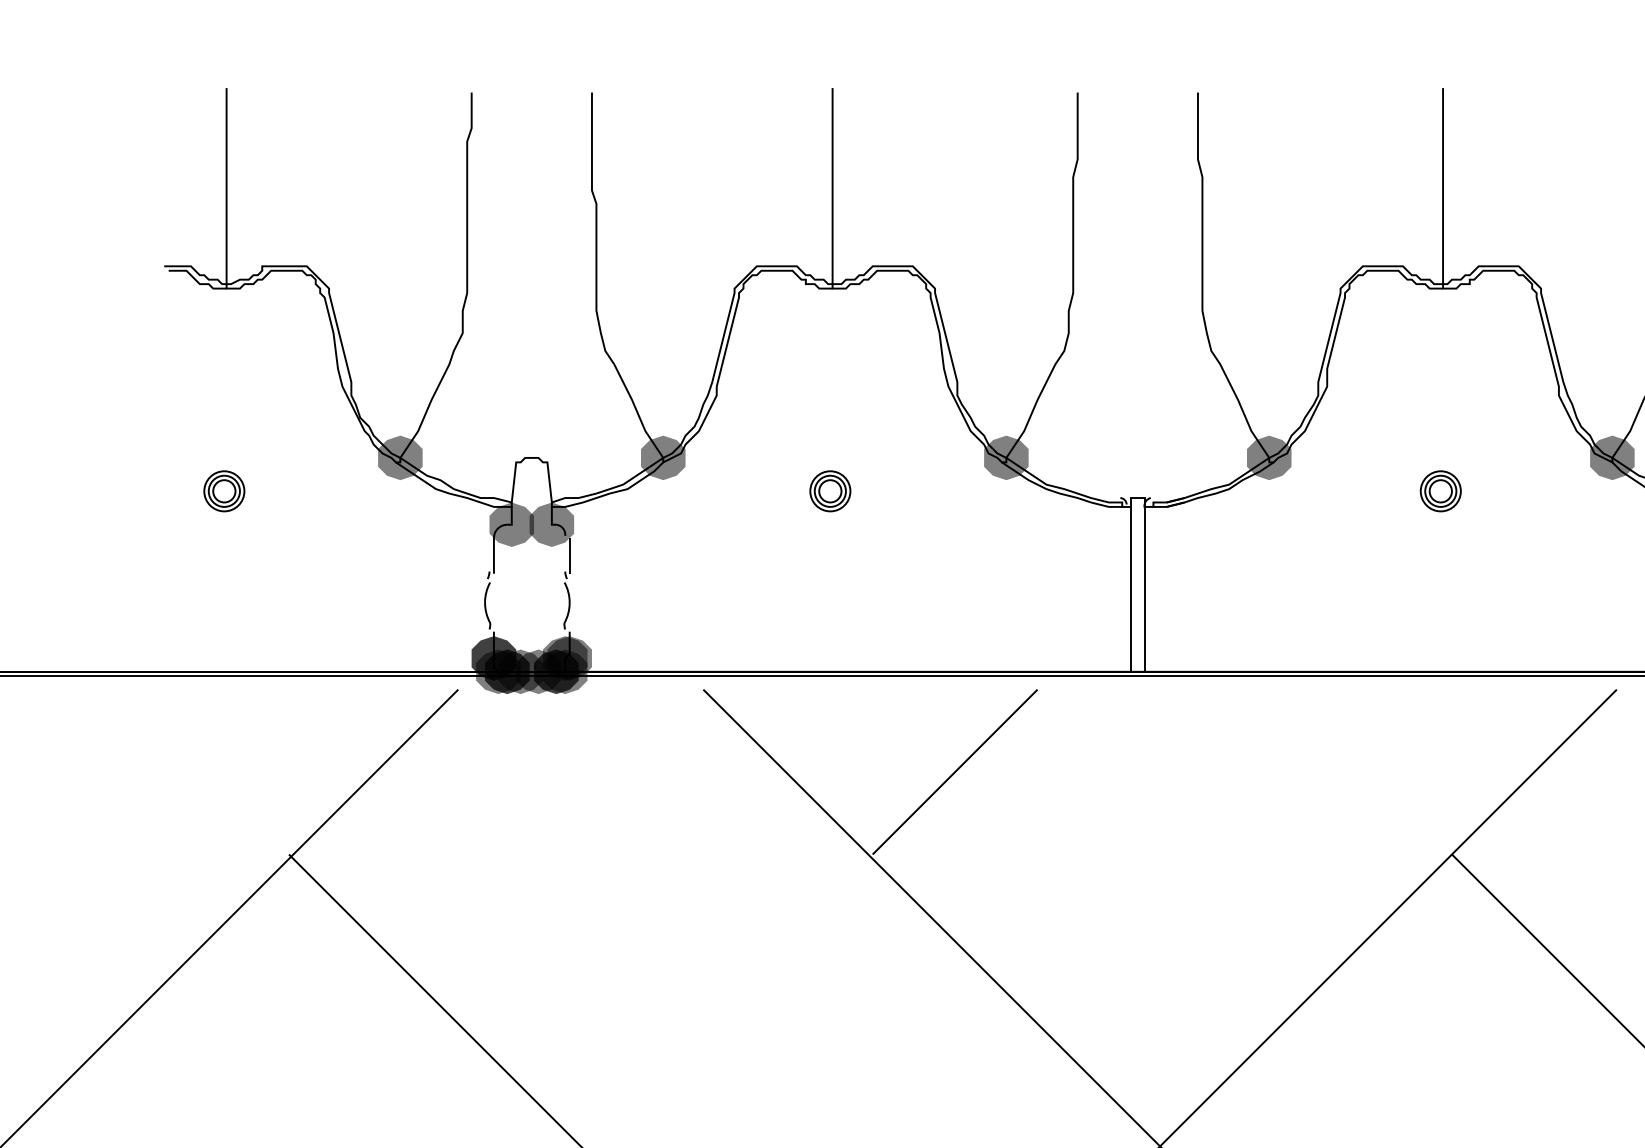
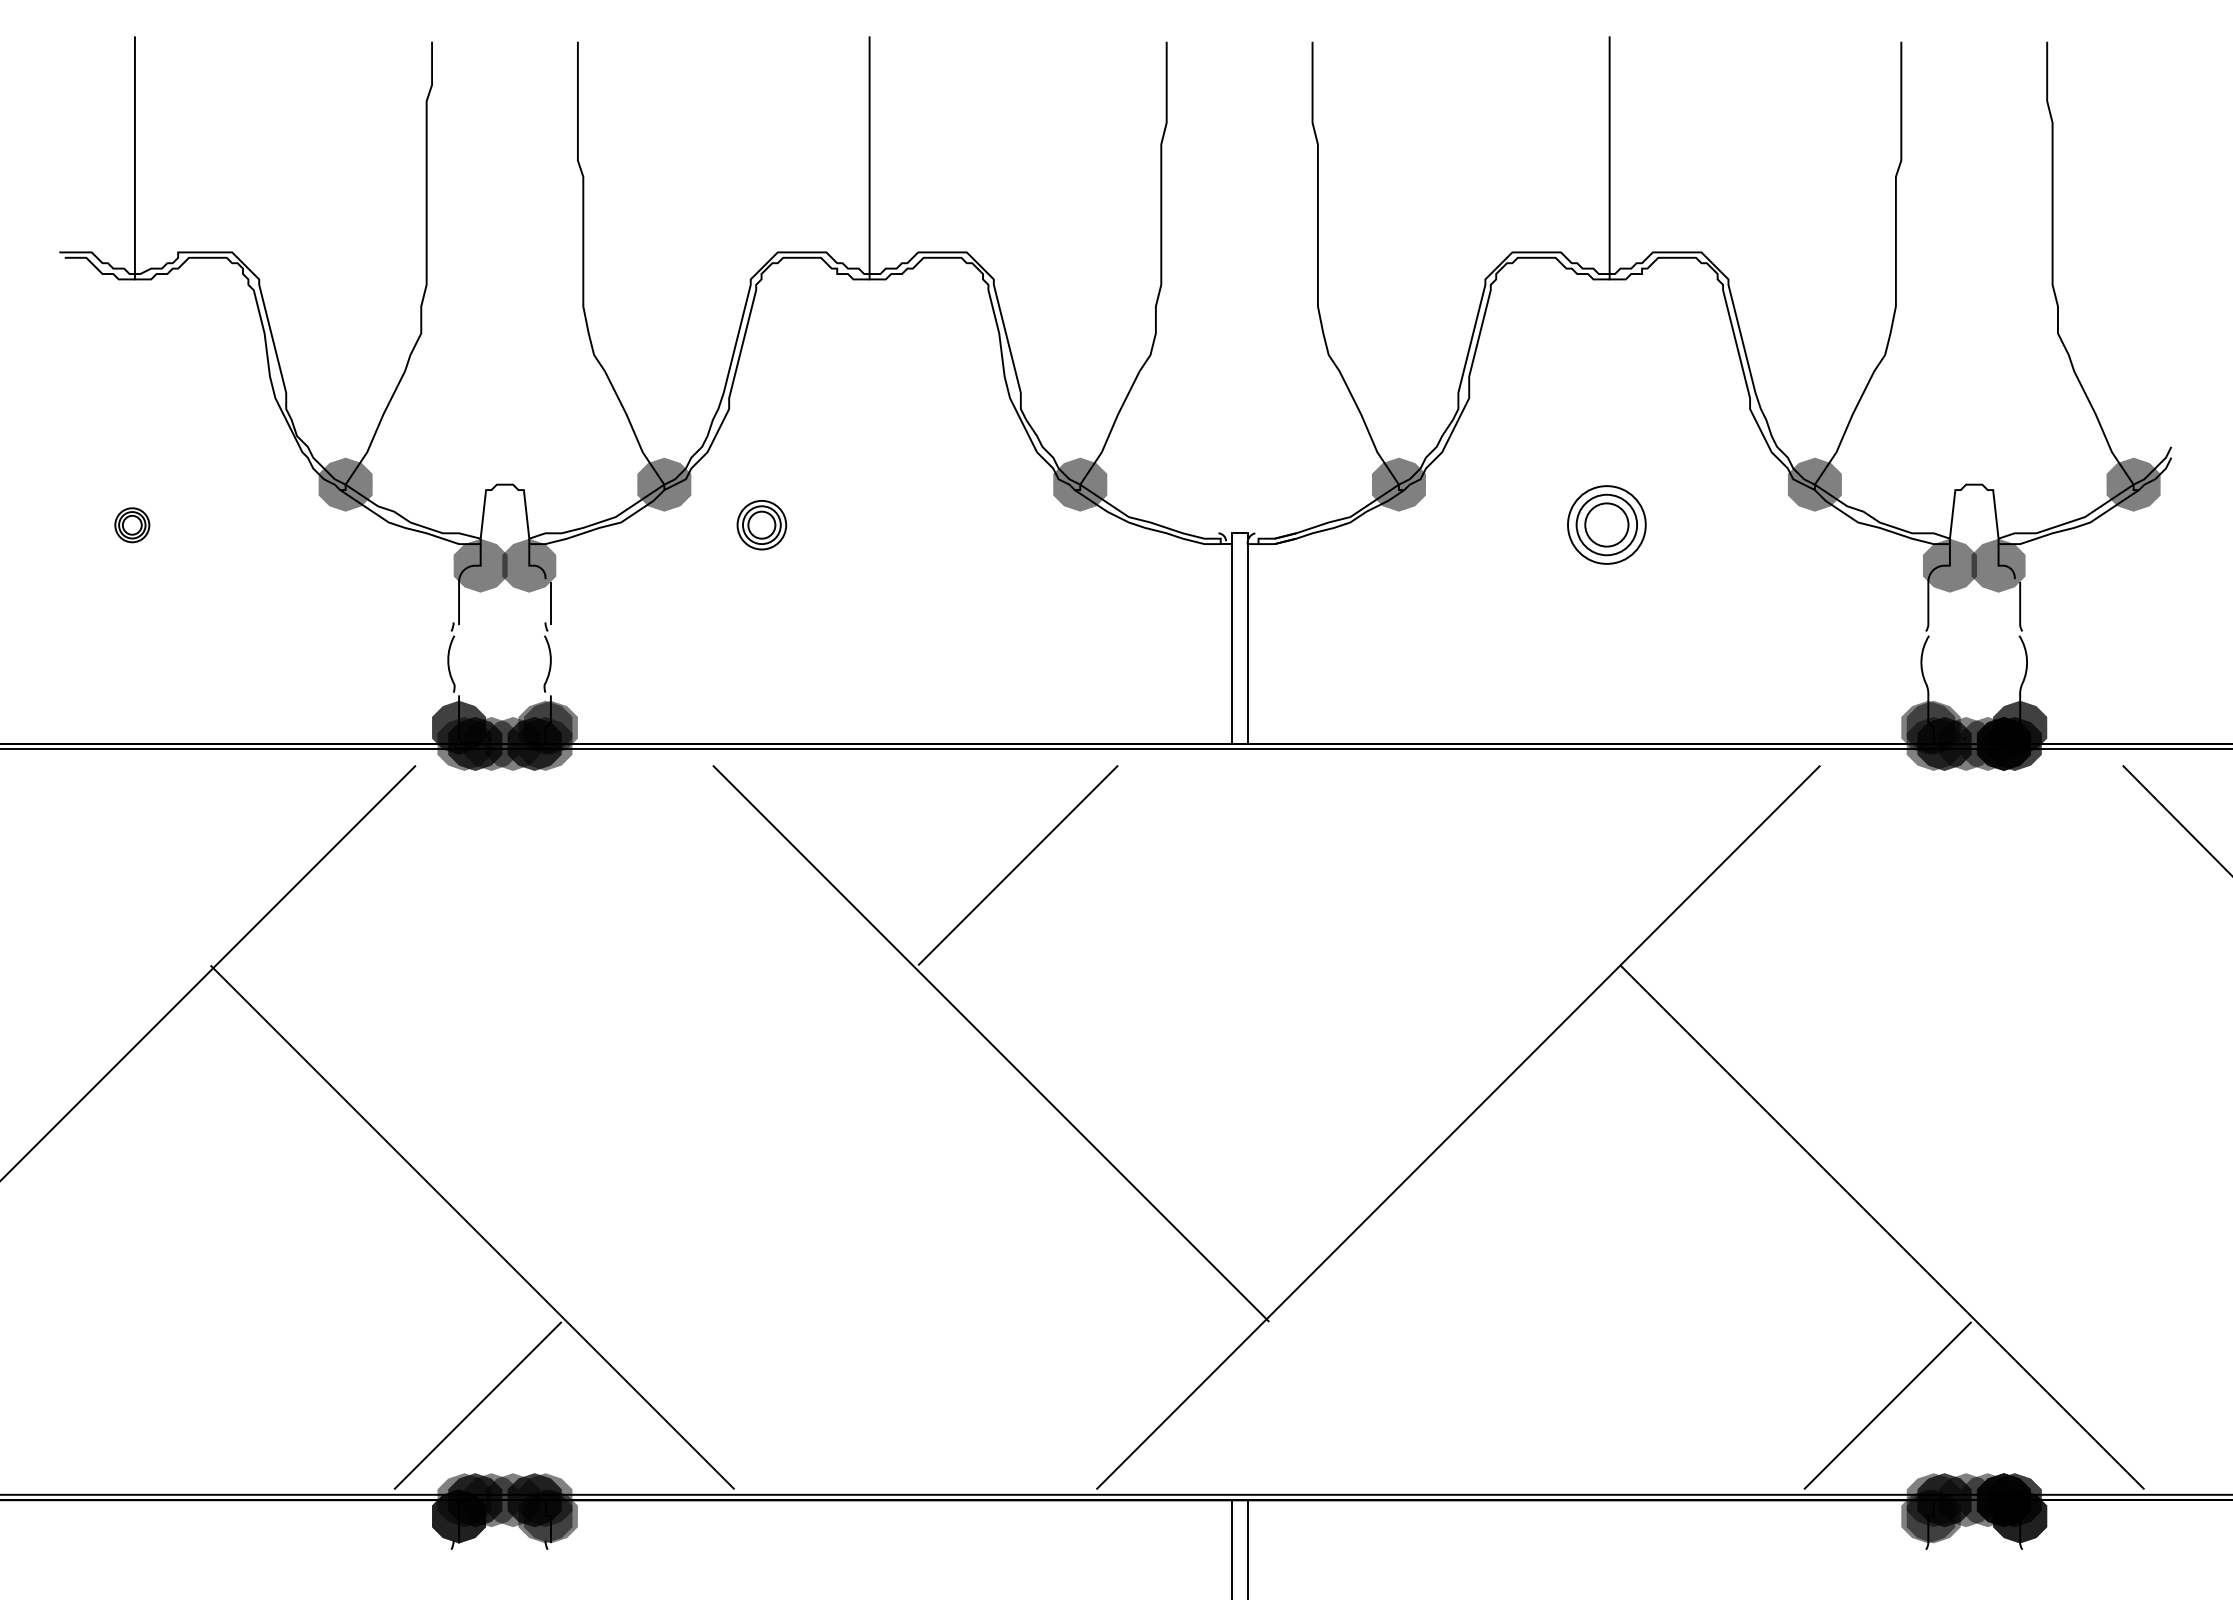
part: (224, 491) -> (132, 525), size x0.7
part: (830, 491) -> (761, 525), moved
part: (1440, 491) -> (1606, 525), size x1.6

